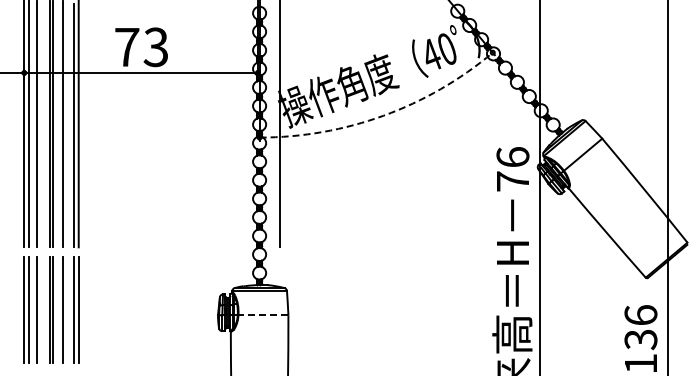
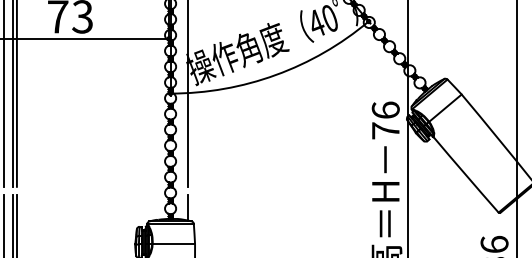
arc: (383, 115) -> (275, 74), dashed -> solid
line: (280, 271) -> (188, 207), added
line: (263, 315) -> (173, 244), dashed -> solid

